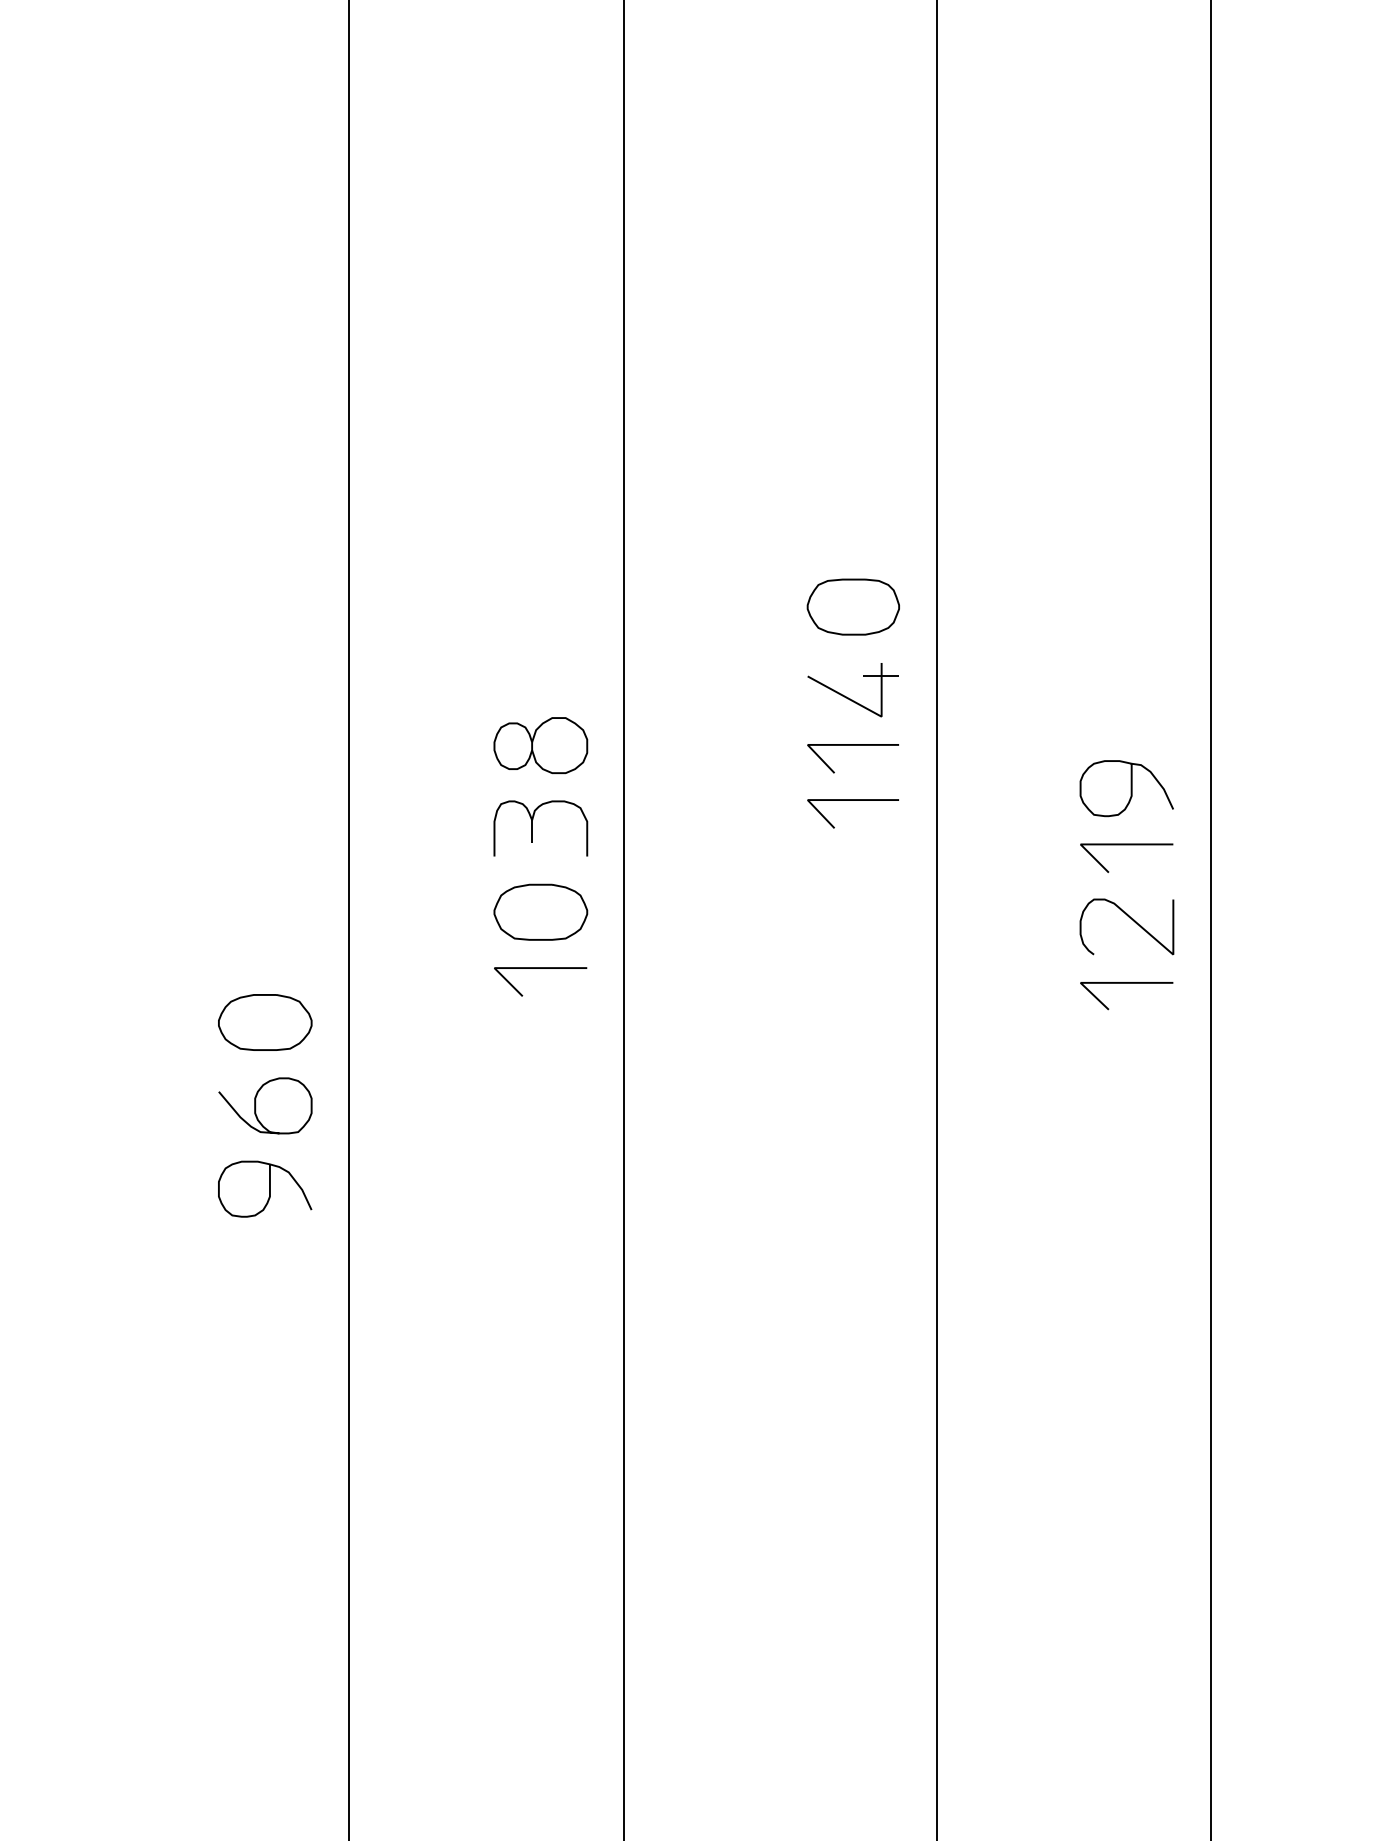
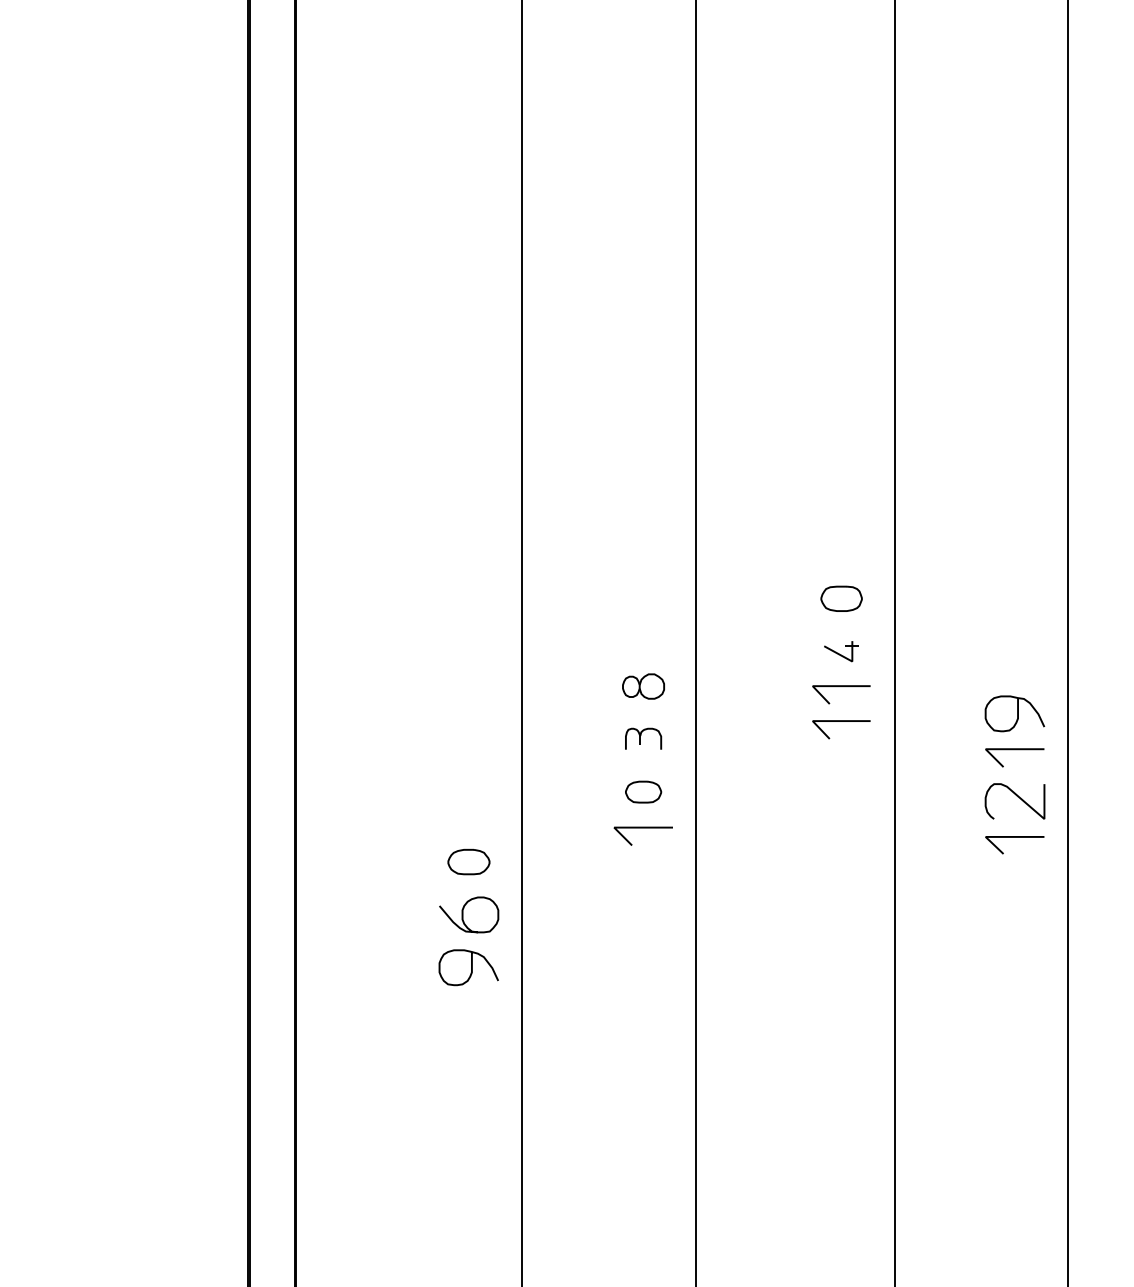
part: (853, 606) -> (841, 598), size x0.7
part: (853, 690) -> (841, 651), size x0.6
part: (540, 745) -> (643, 686), size x0.7
part: (540, 827) -> (643, 738), size x0.6
part: (540, 911) -> (643, 791), size x0.6
part: (264, 1021) -> (468, 861), size x0.7

